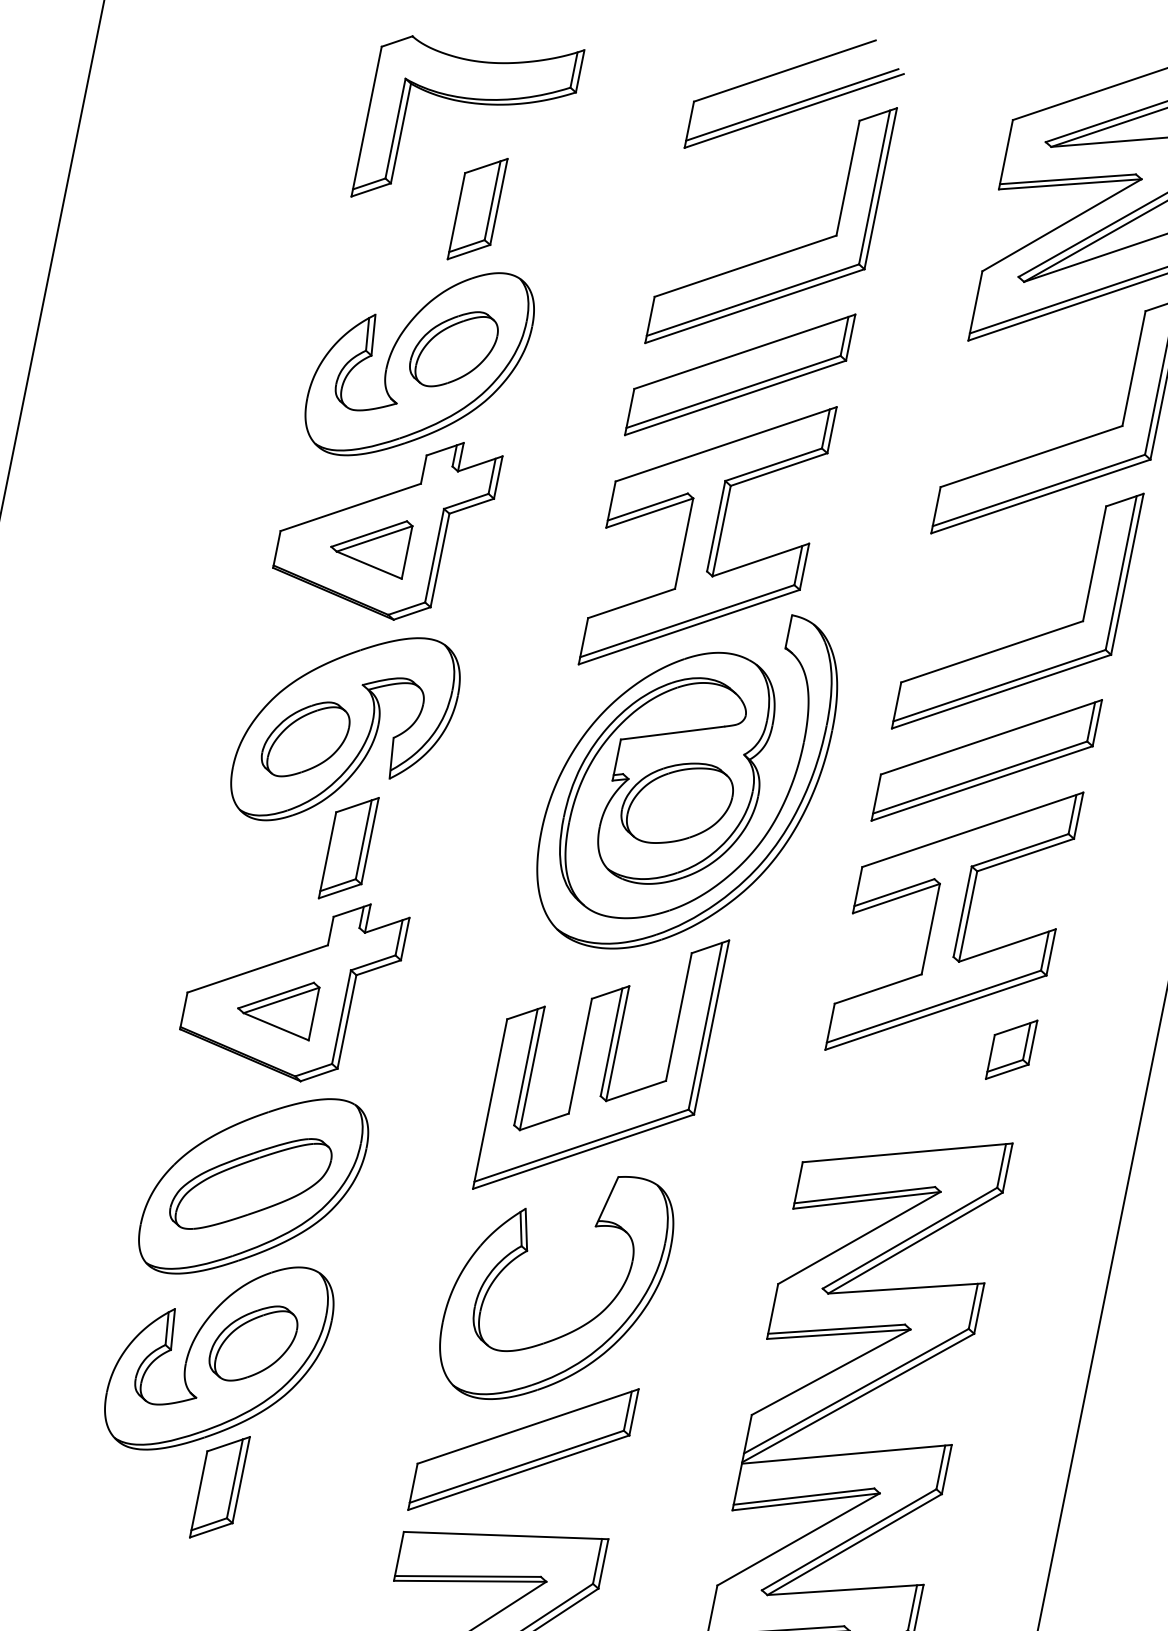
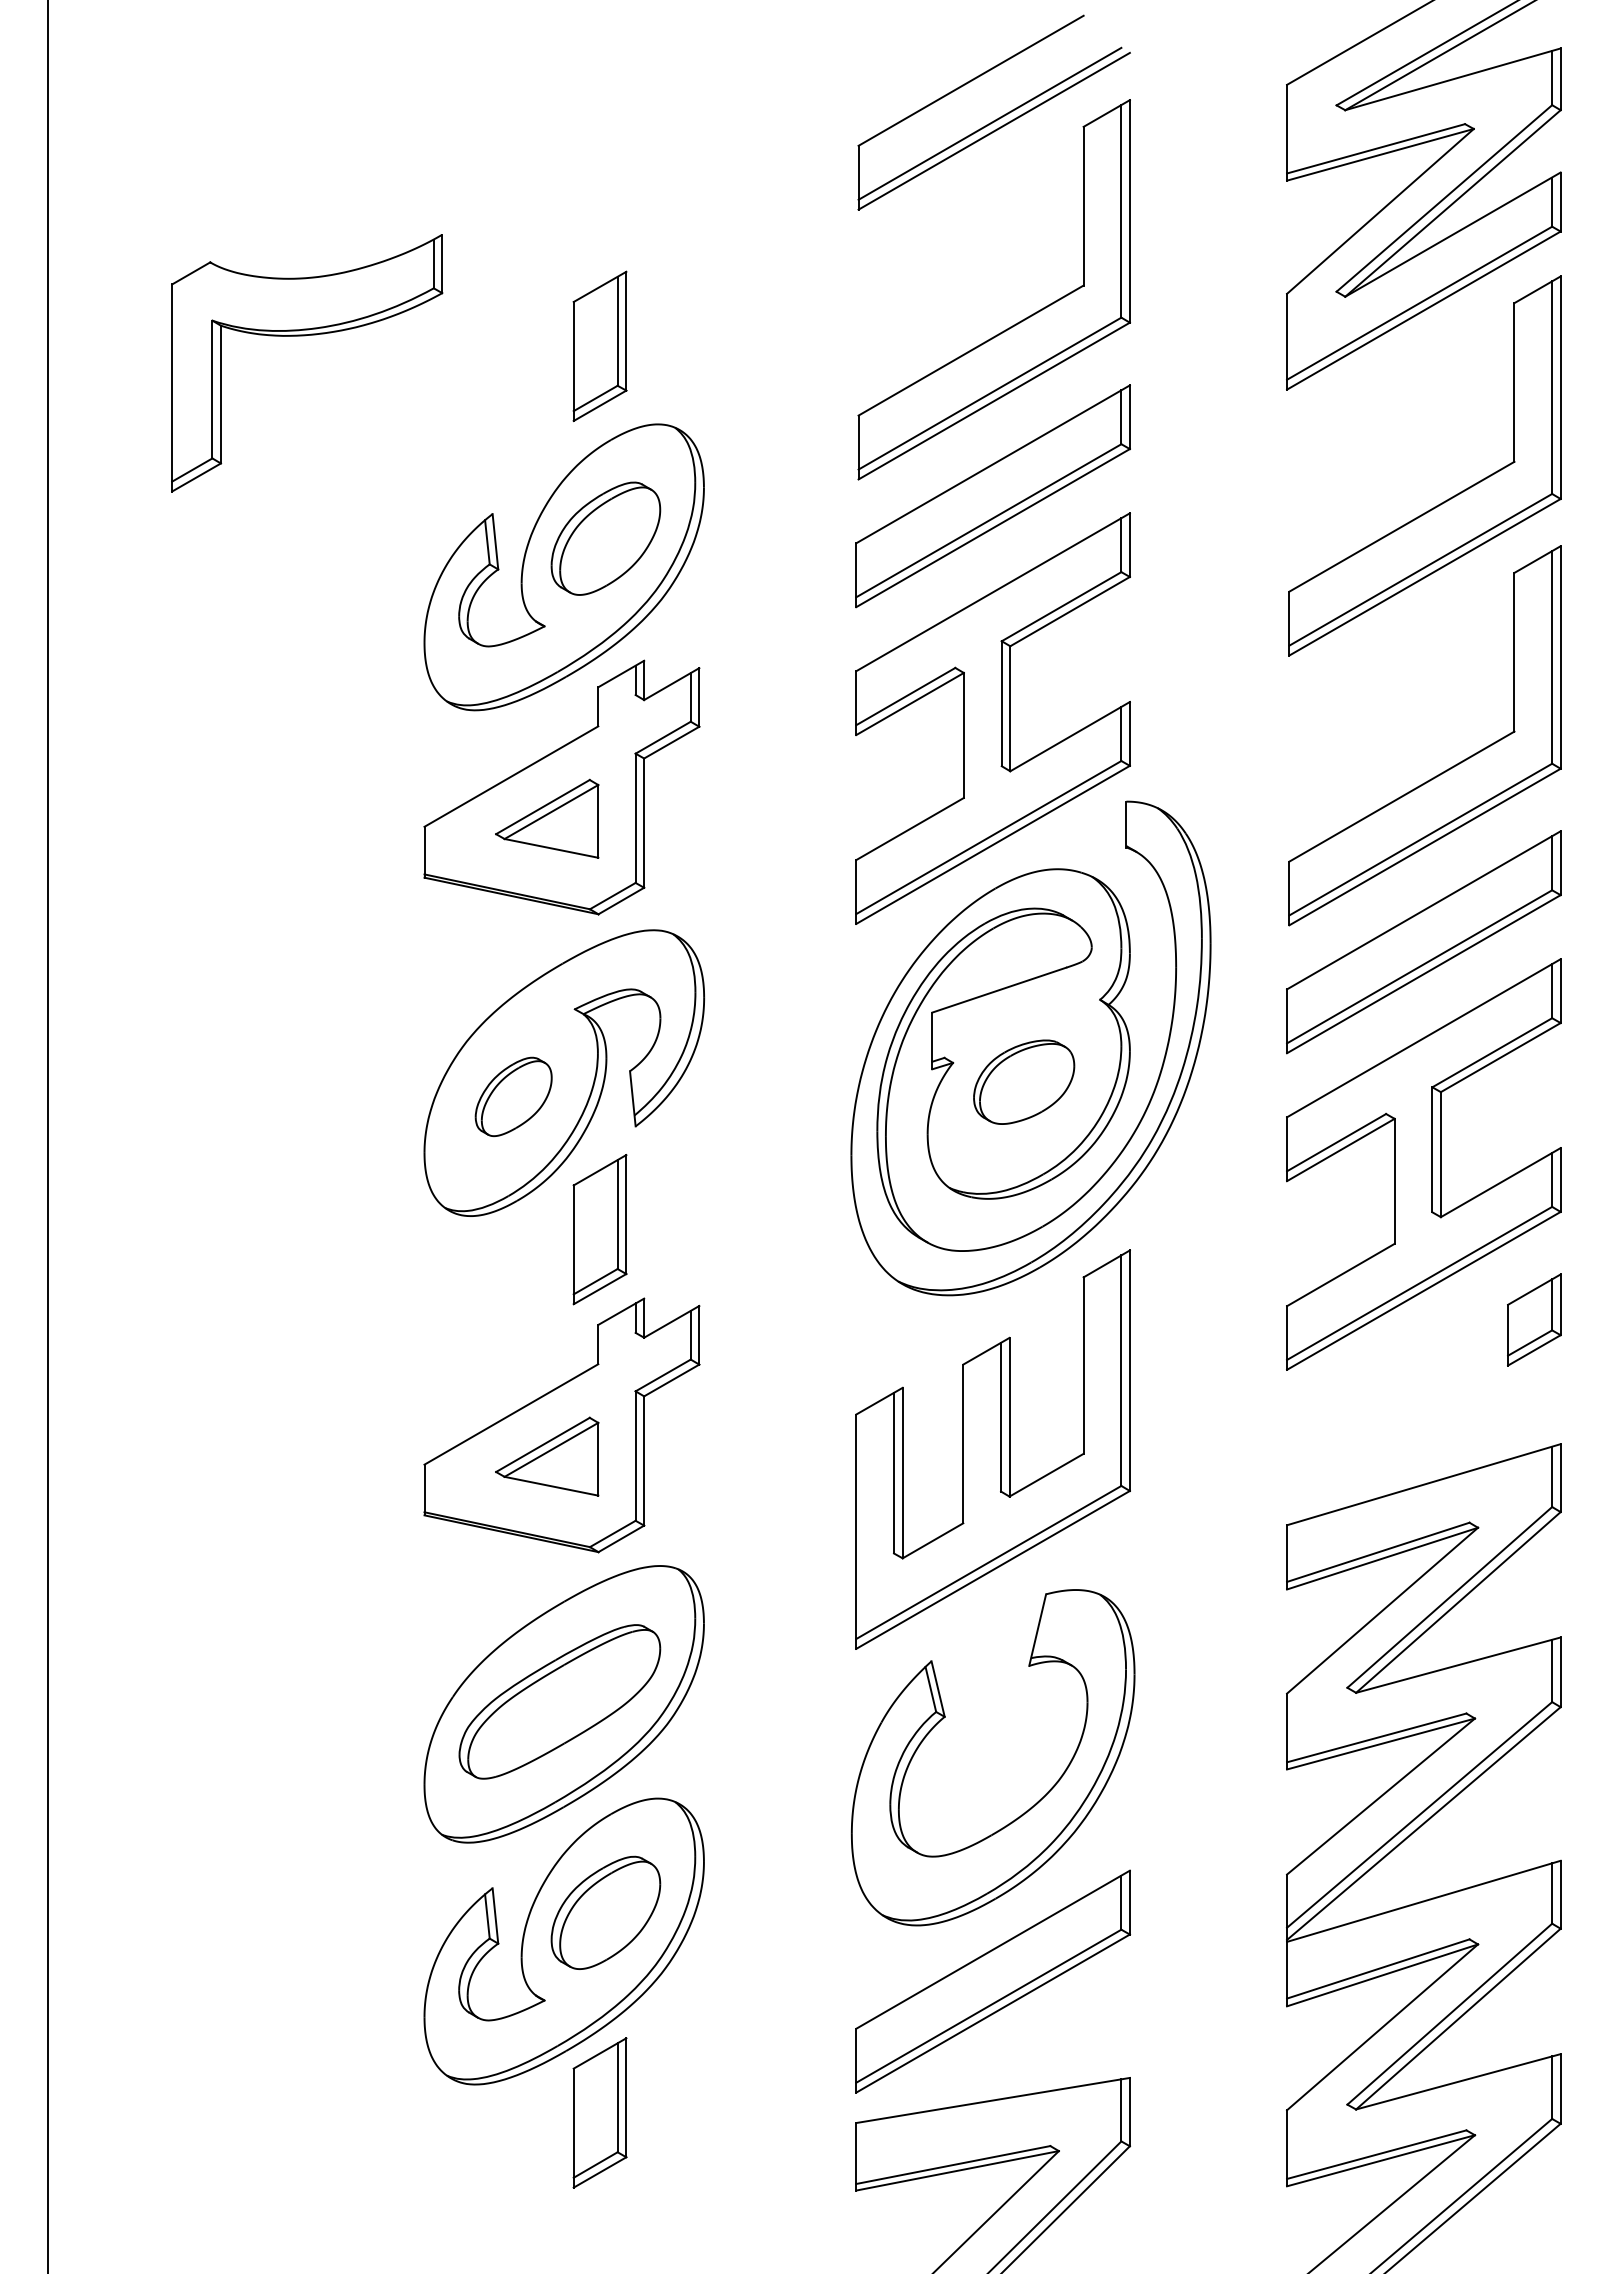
part: (470, 103) -> (305, 336), moved
part: (305, 739) -> (513, 1096), size x0.7
part: (676, 802) -> (1023, 1081), size x0.7

